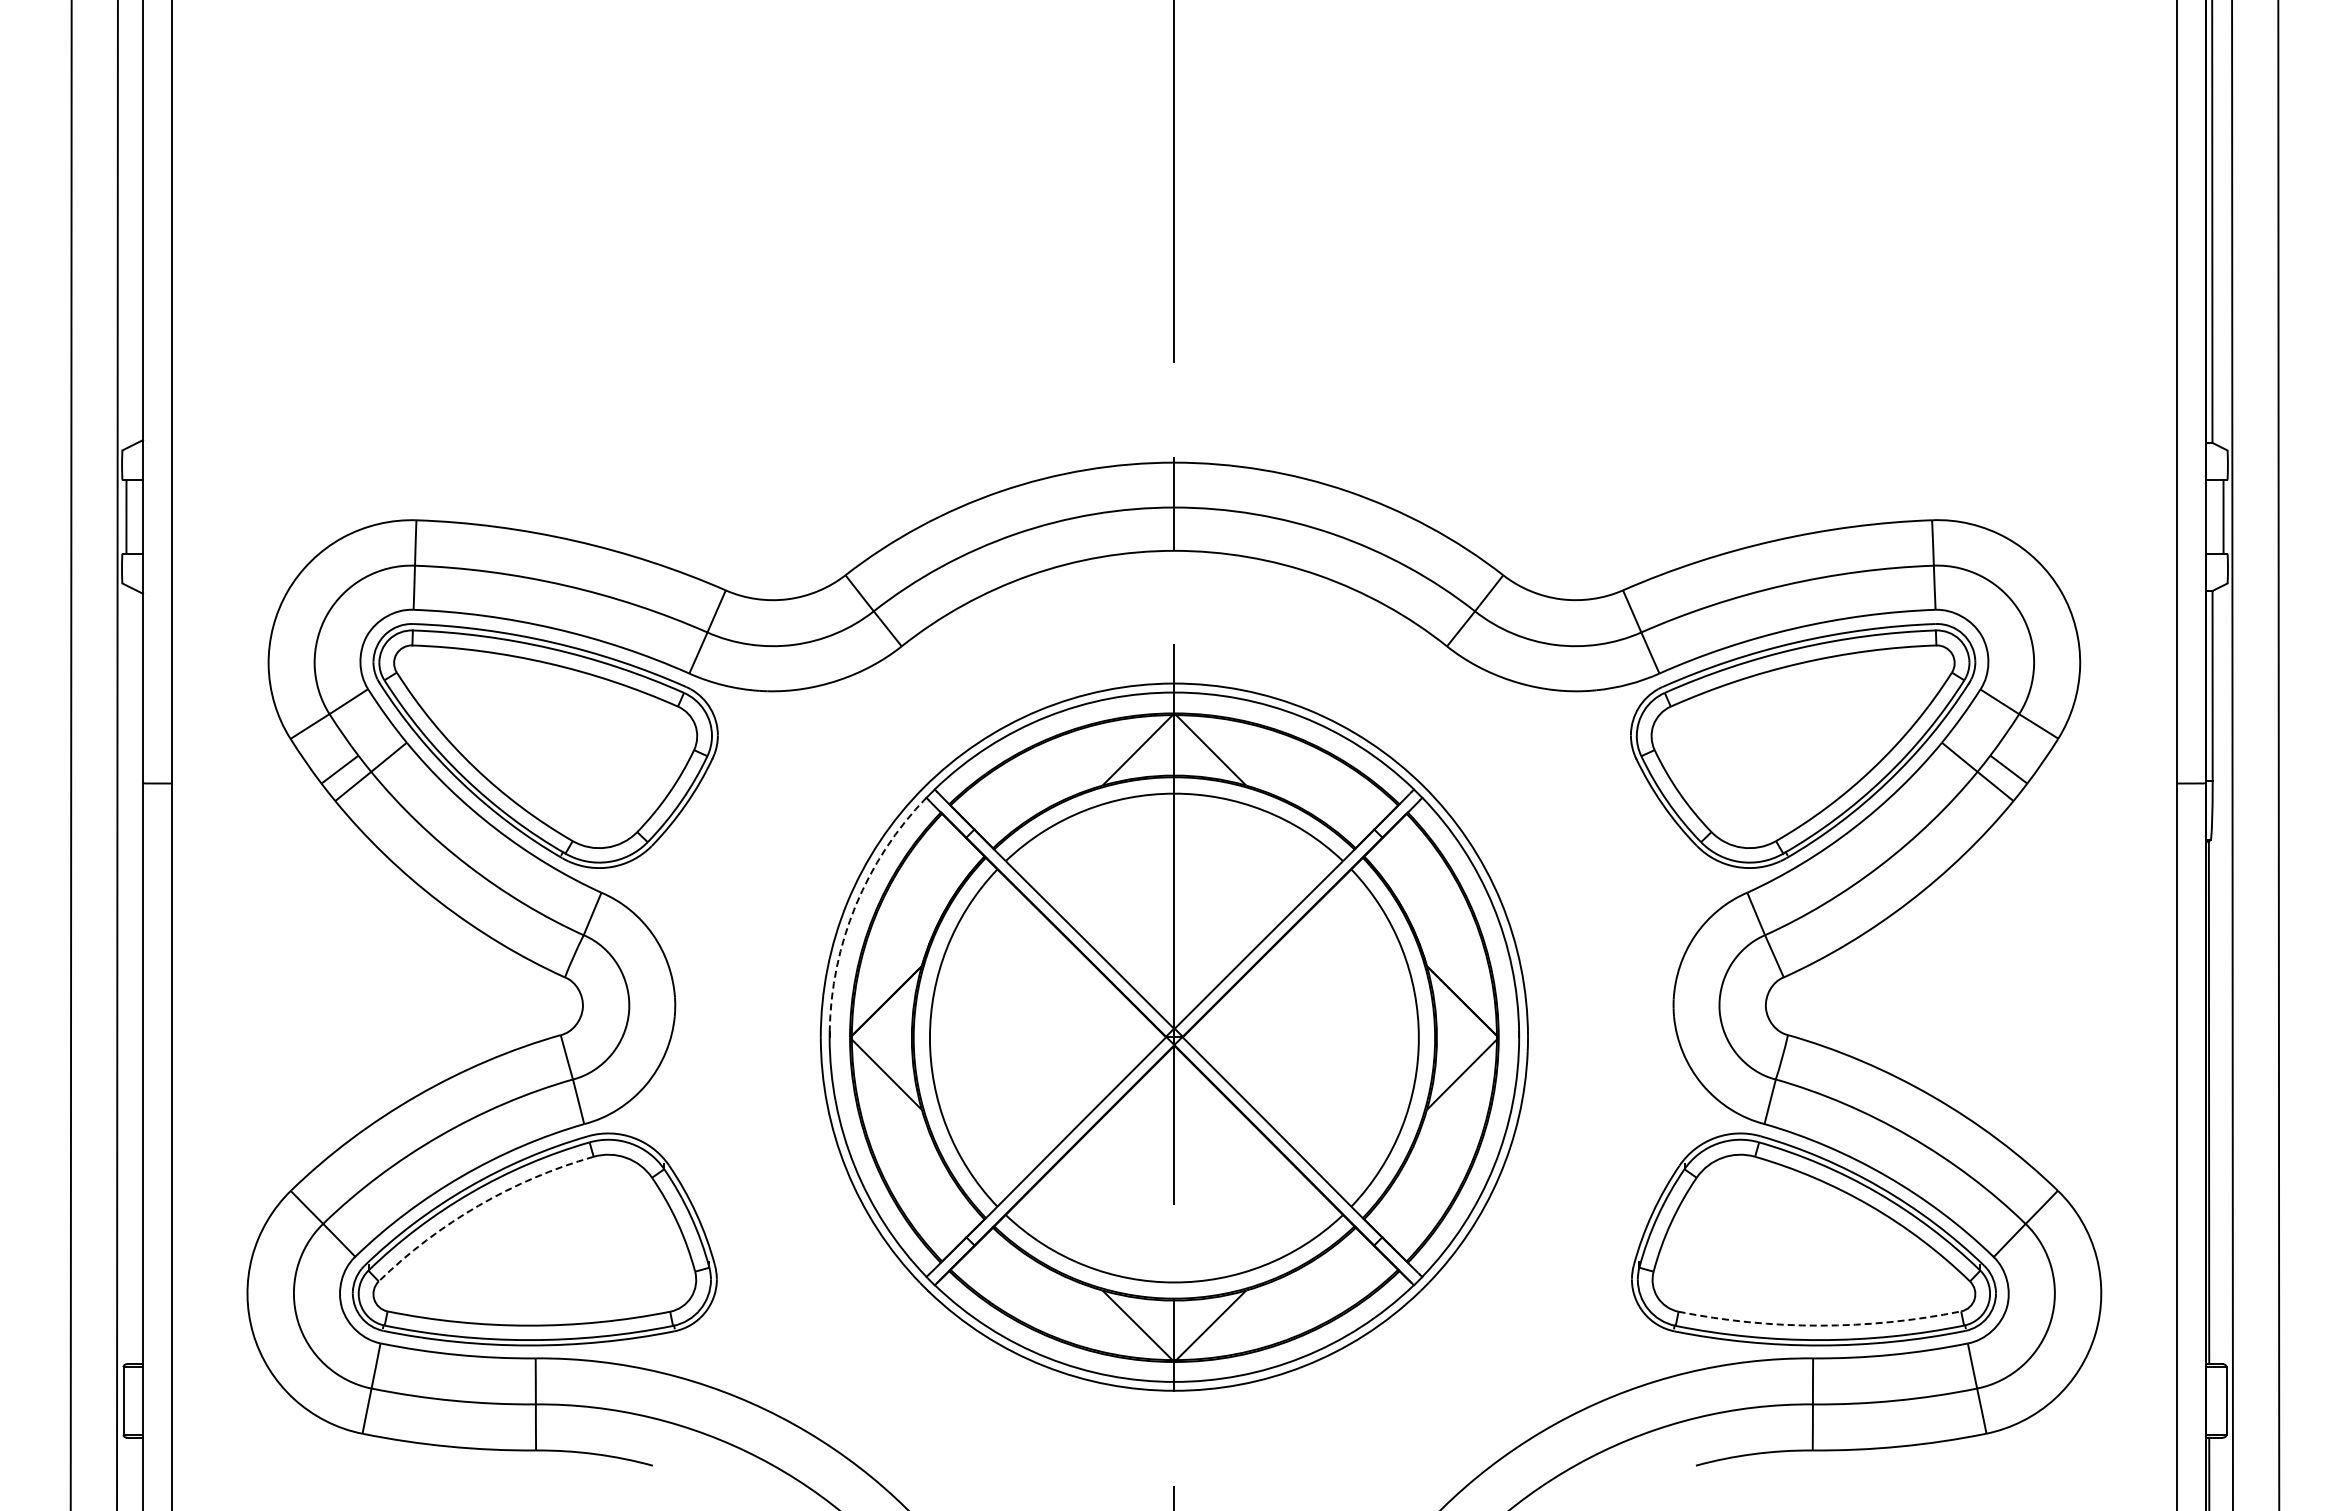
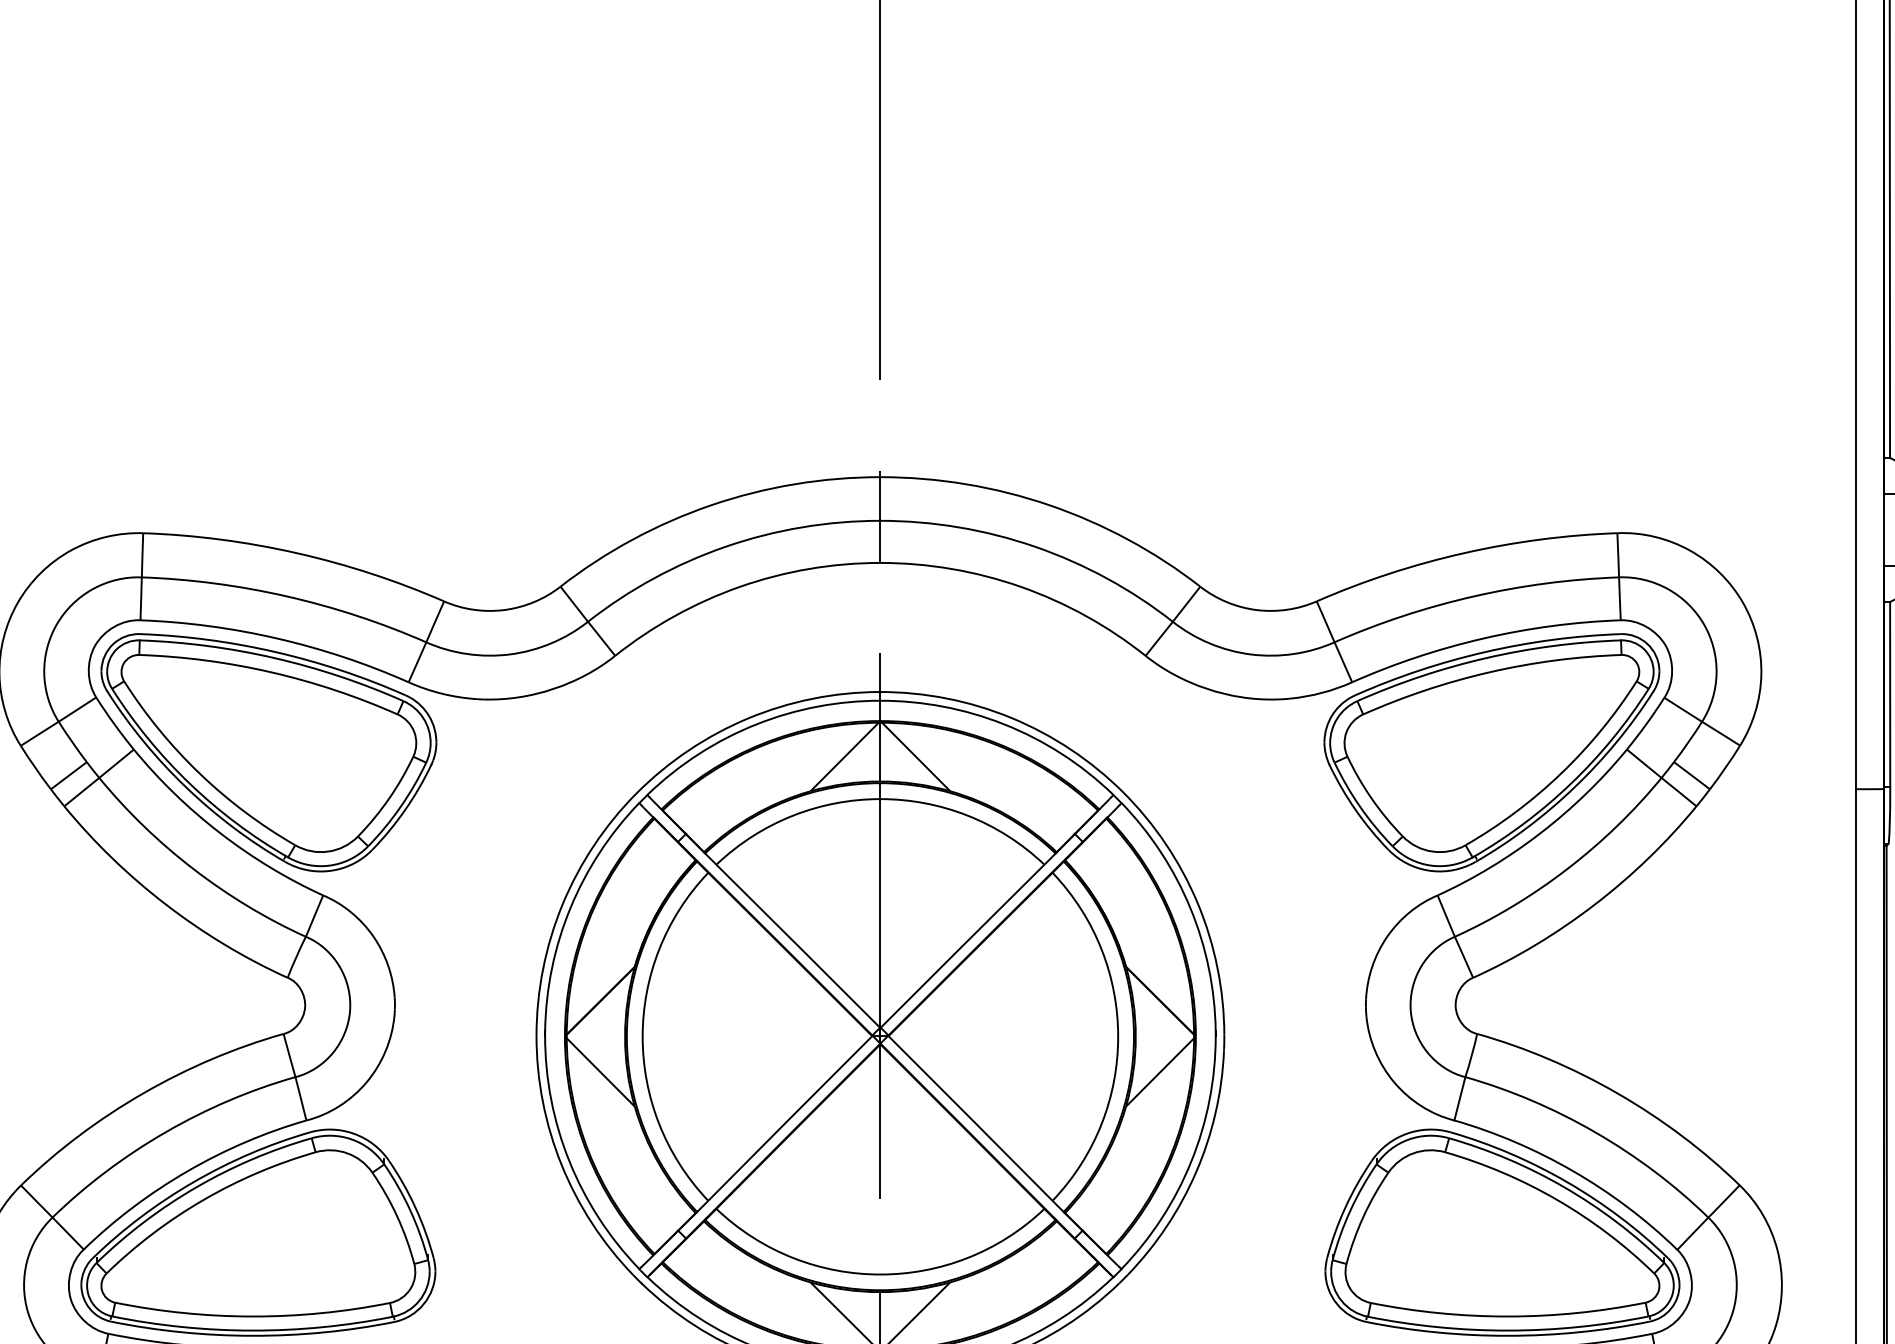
arc: (855, 905) -> (570, 907), dashed -> solid
arc: (478, 1205) -> (203, 1199), dashed -> solid
arc: (1819, 1325) -> (1507, 1316), dashed -> solid

